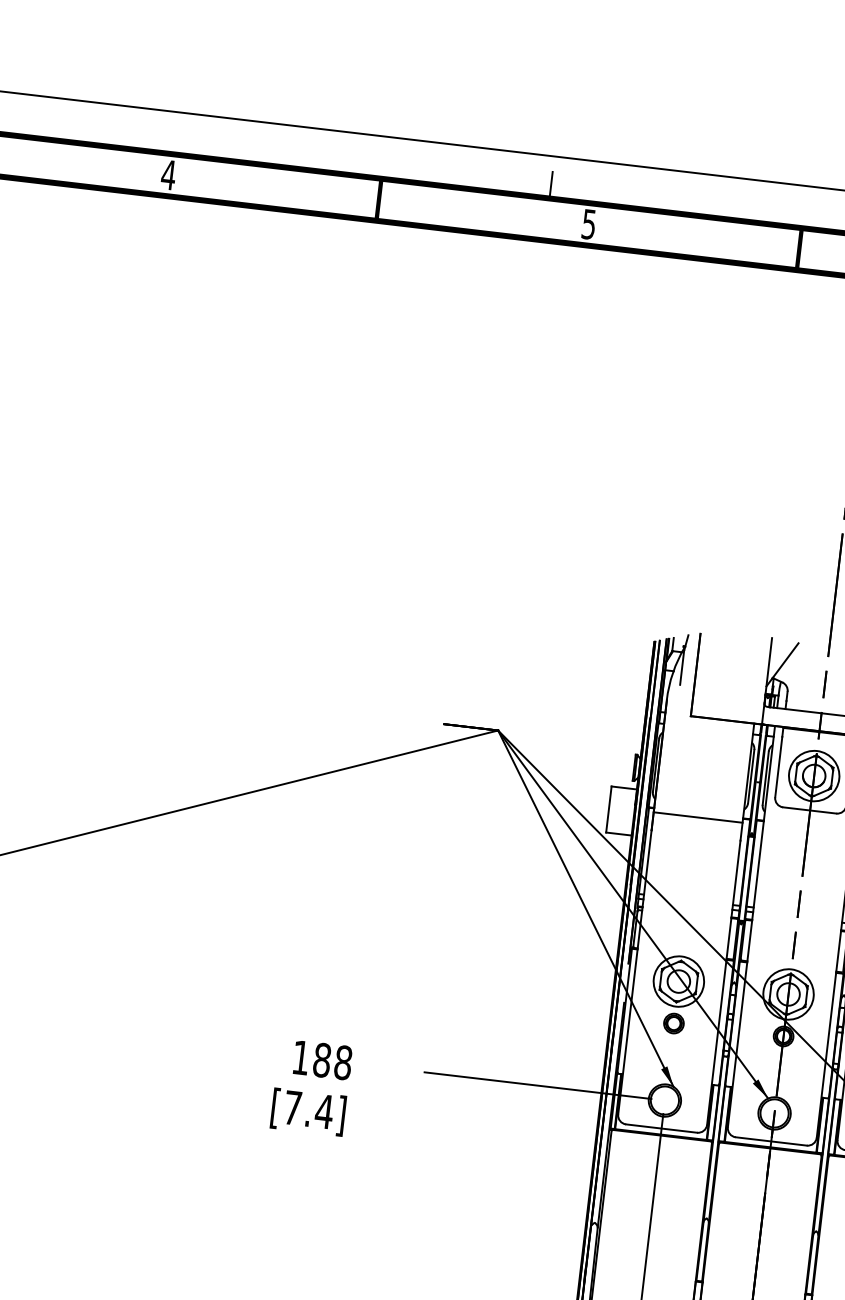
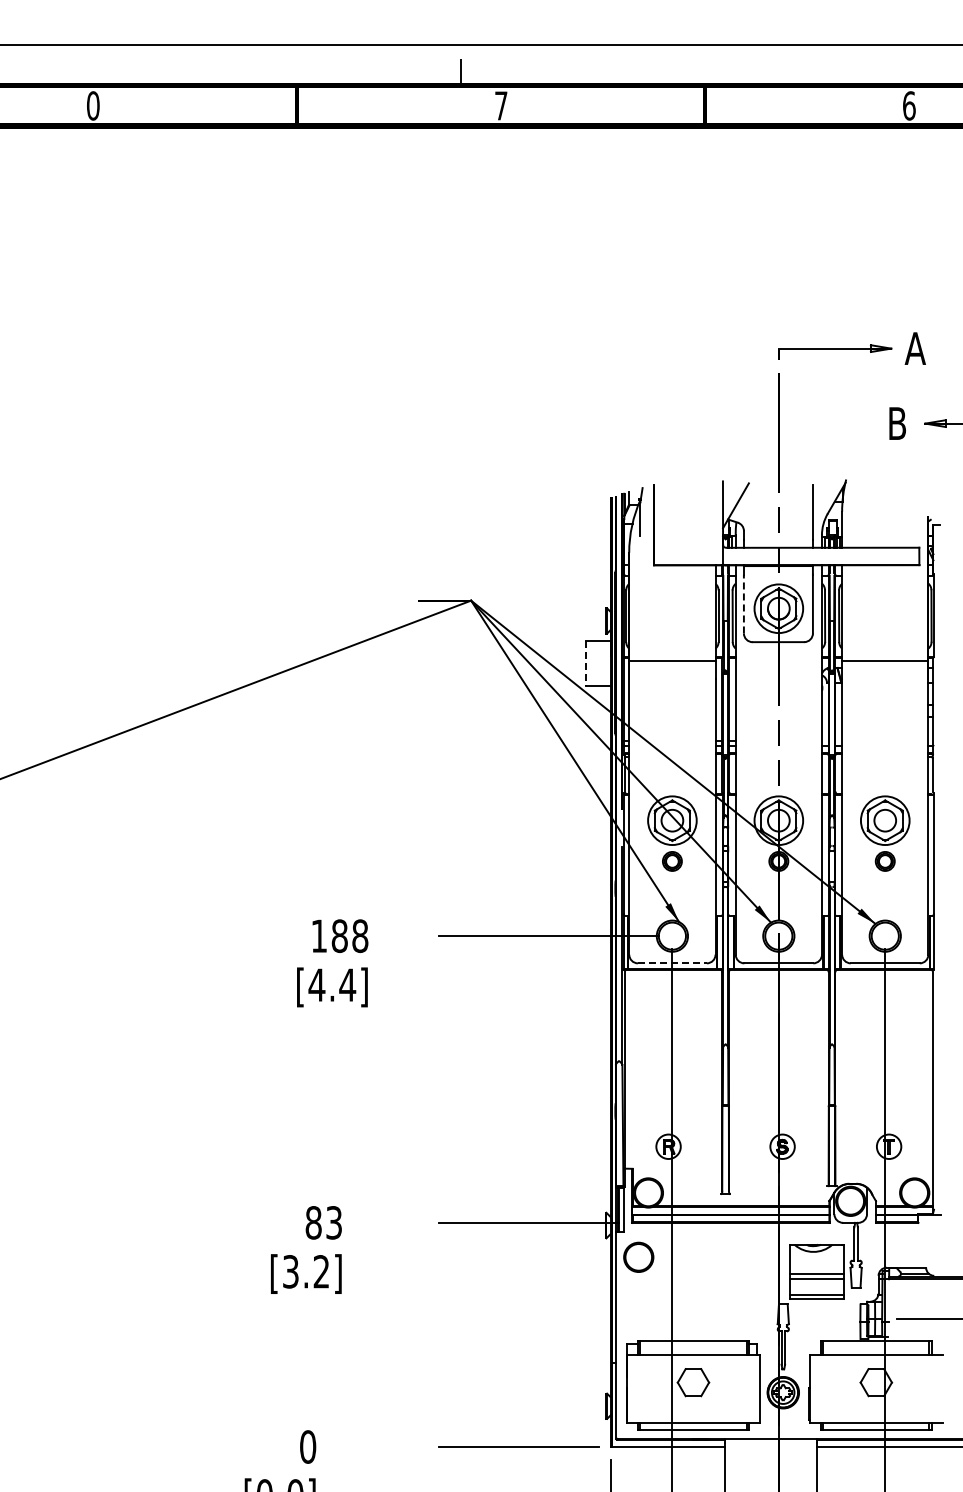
text: (167, 174) -> (92, 105), 4 -> 0
text: (589, 224) -> (501, 105), 5 -> 7
line: (778, 766) -> (743, 603), solid -> dashed
line: (609, 810) -> (586, 664), solid -> dashed
text: (292, 1107) -> (316, 984), [7.4] -> [4.4]
line: (661, 1128) -> (672, 963), solid -> dashed

